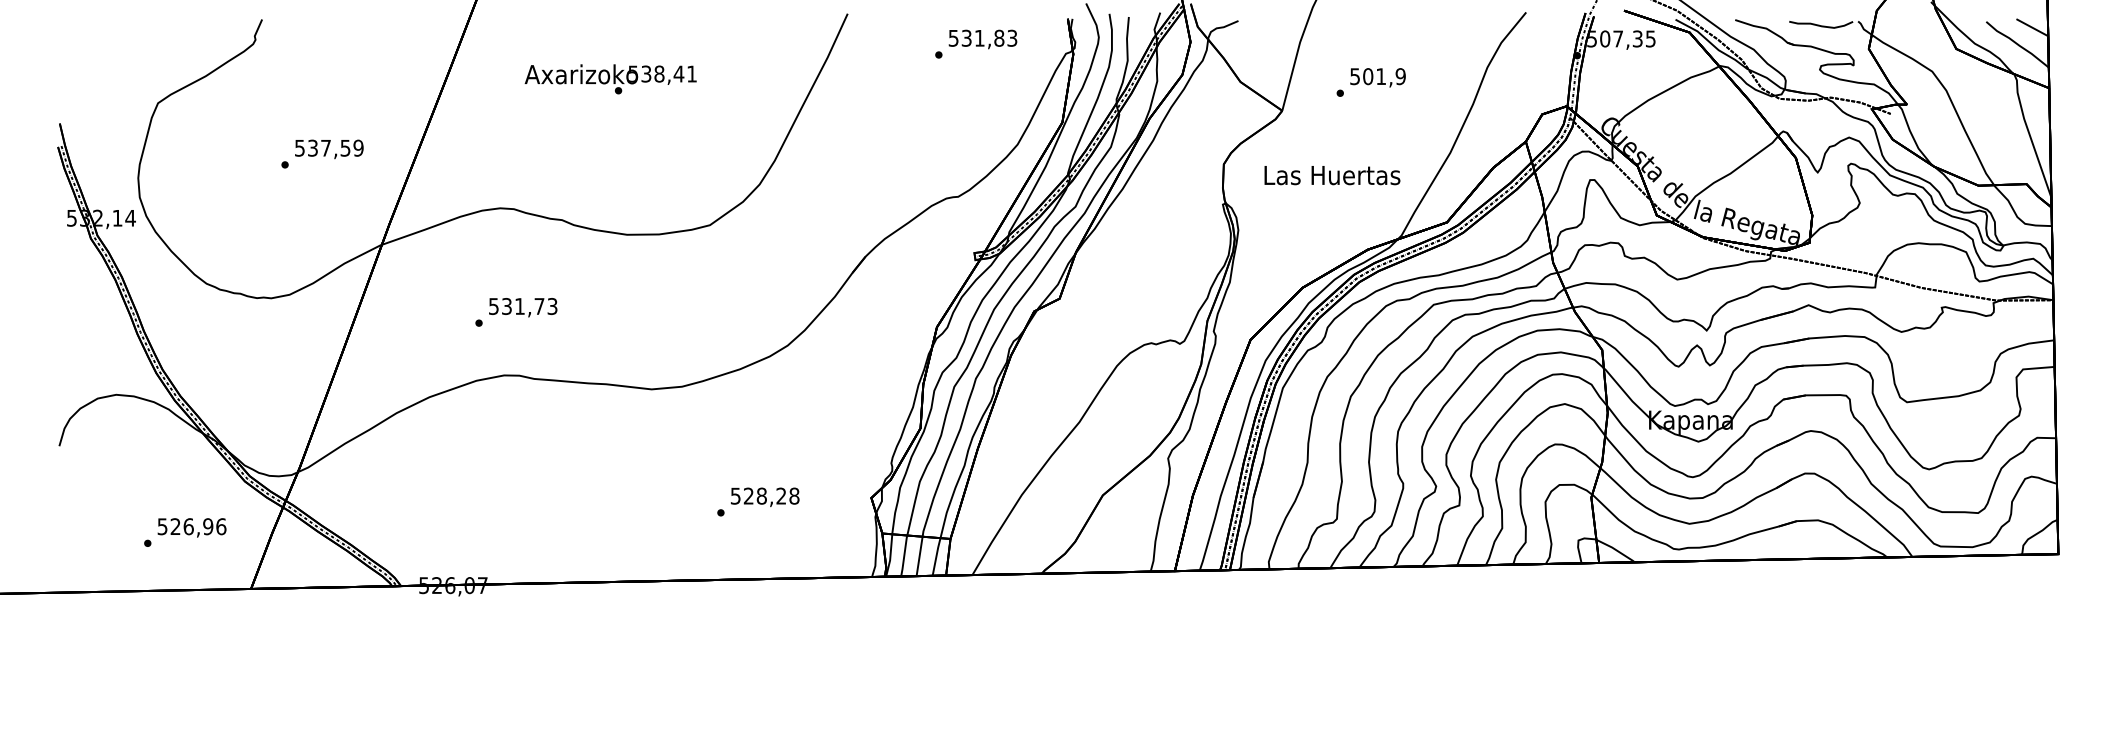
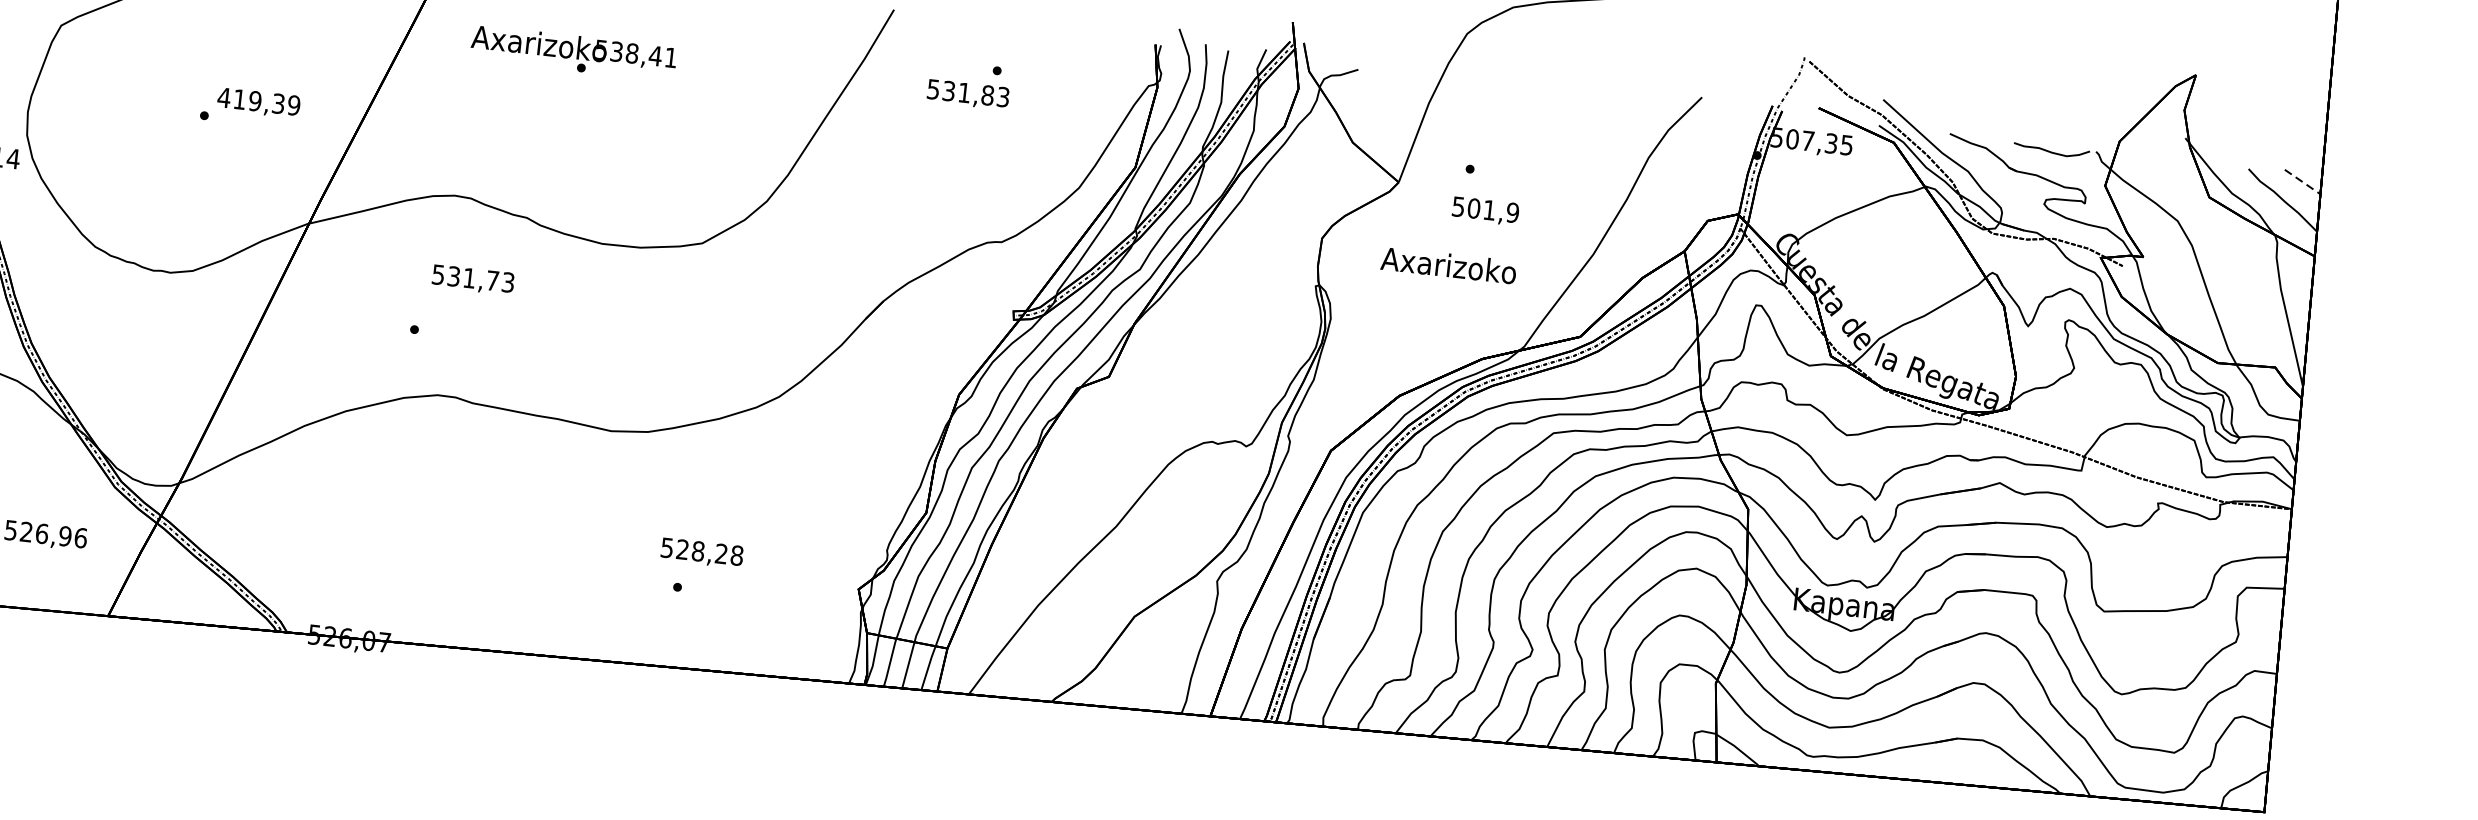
line: (2032, 27) -> (2302, 181), solid -> dashed
text: (982, 39) -> (967, 94), moved
text: (1377, 77) -> (1485, 210), moved
text: (610, 79) -> (573, 53), moved
text: (322, 147) -> (251, 99), 537,59 -> 419,39
text: (1332, 175) -> (1450, 266), Las Huertas -> Axarizoko
text: (523, 307) -> (473, 279), moved
text: (765, 497) -> (702, 553), moved

